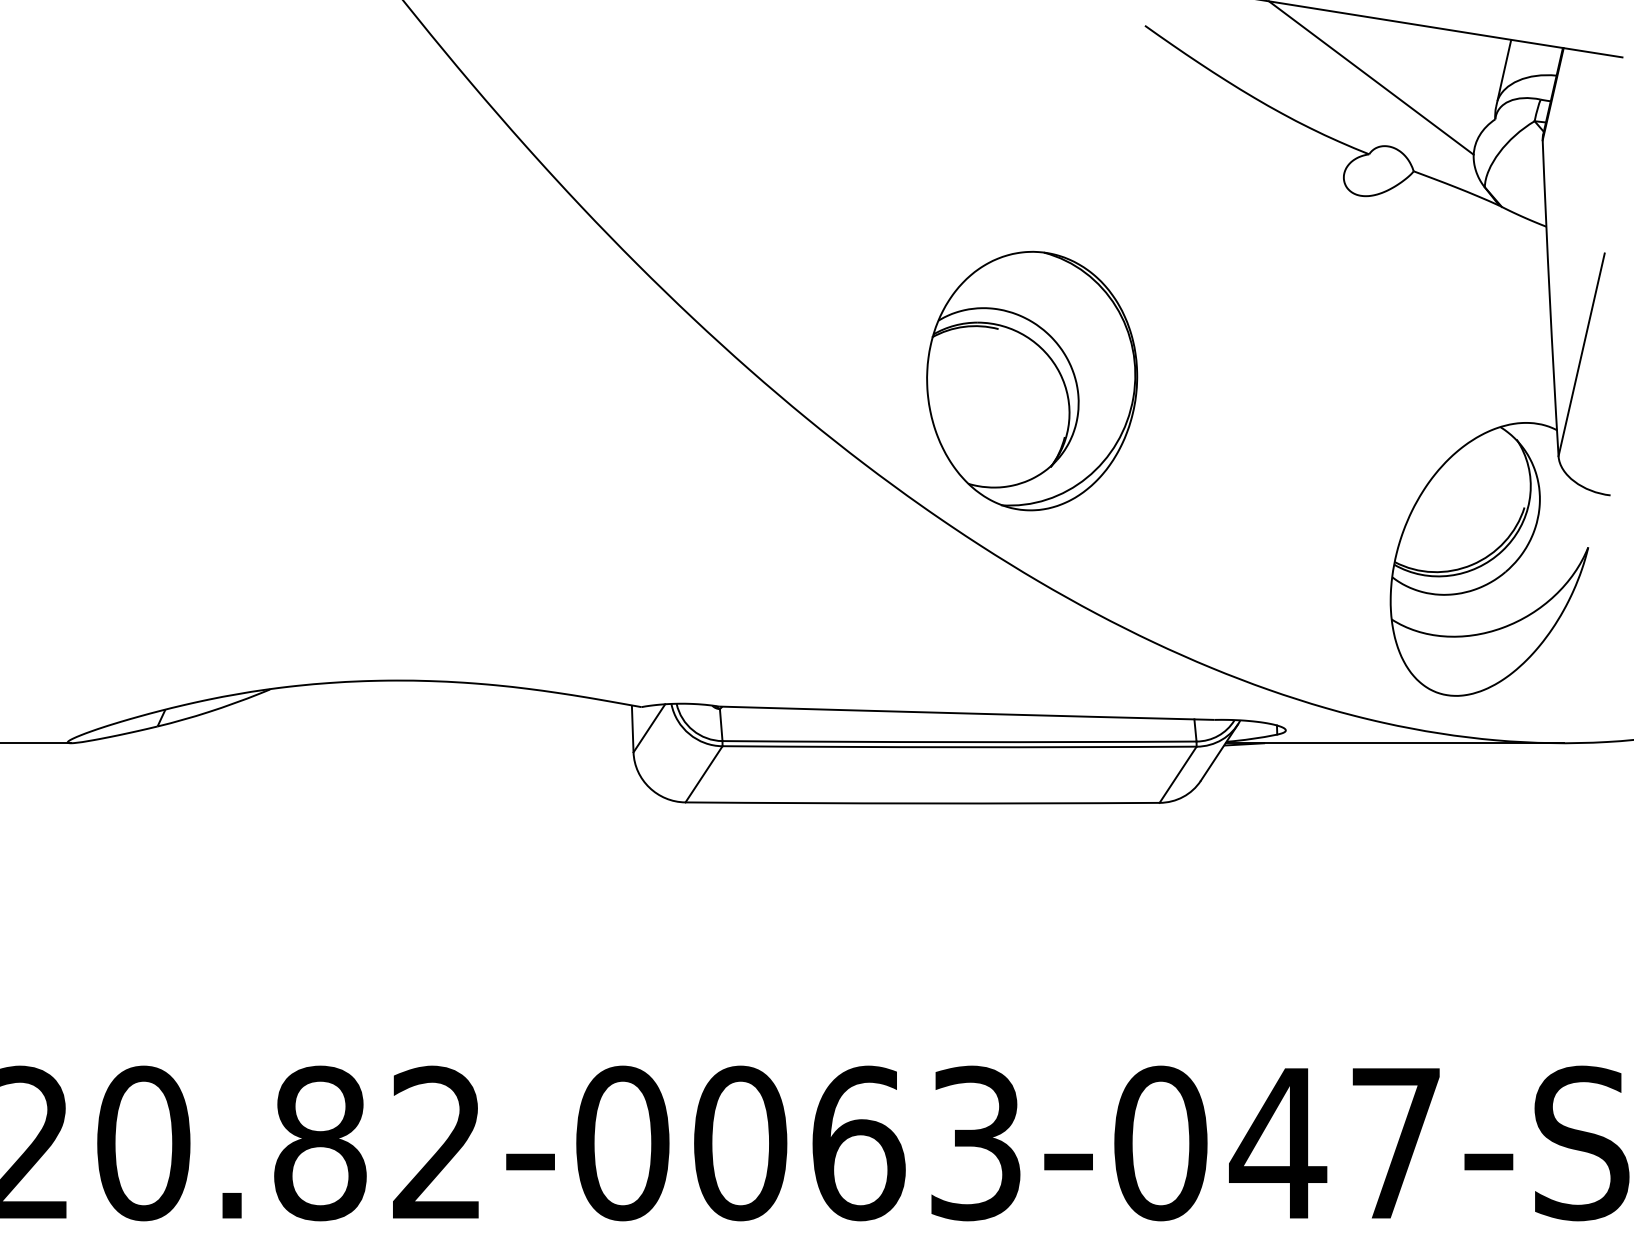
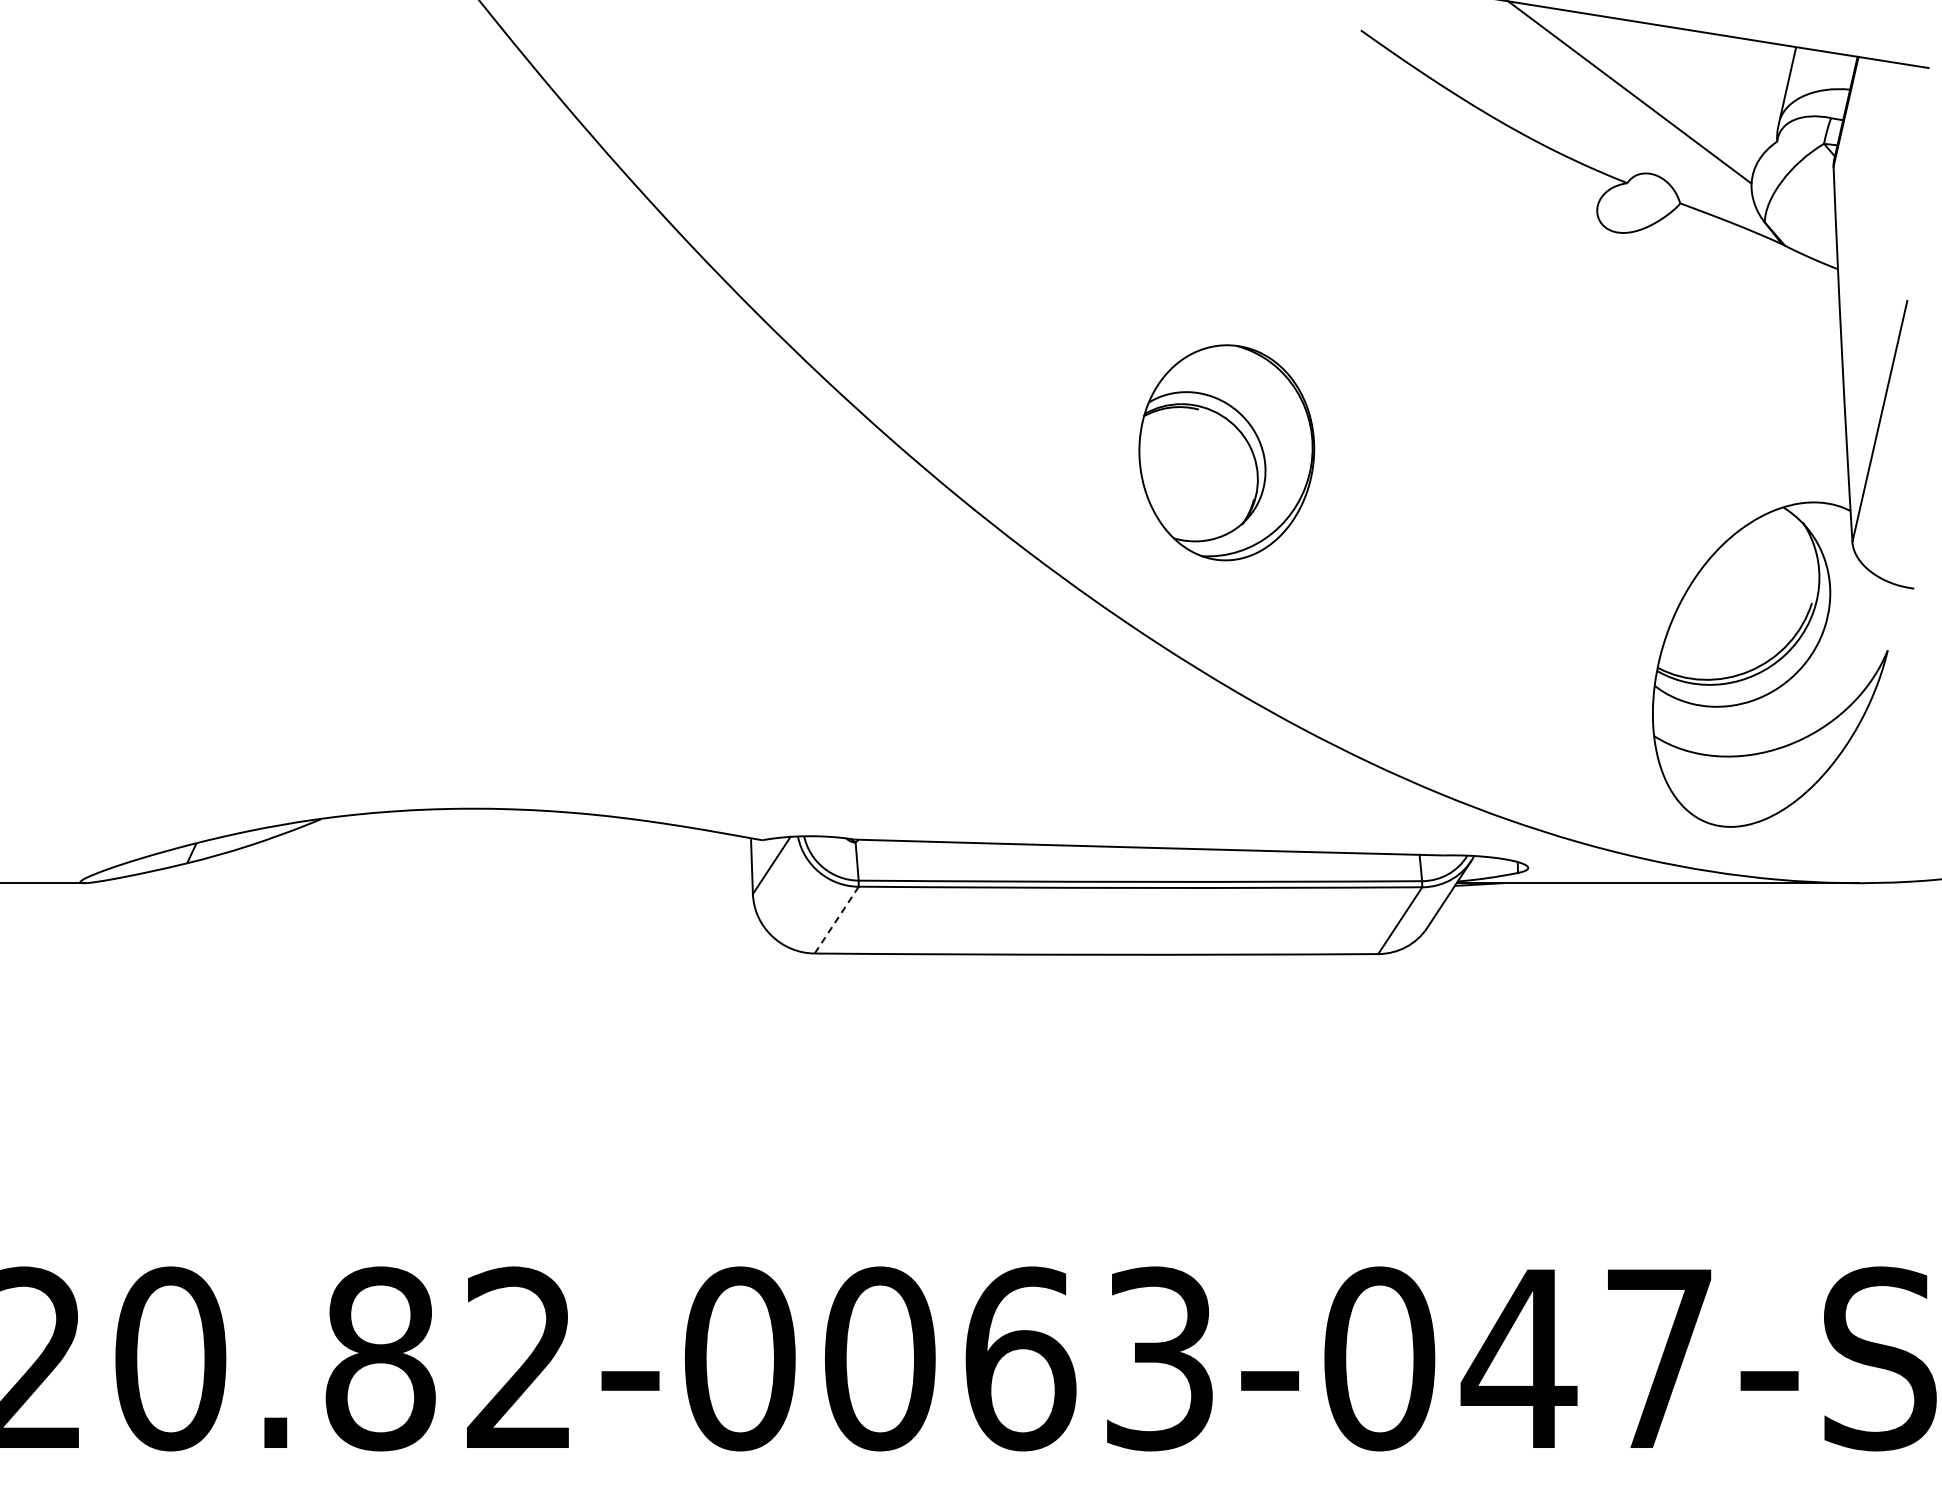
part: (1031, 380) -> (1226, 452), size x0.7
line: (703, 774) -> (836, 920), solid -> dashed

